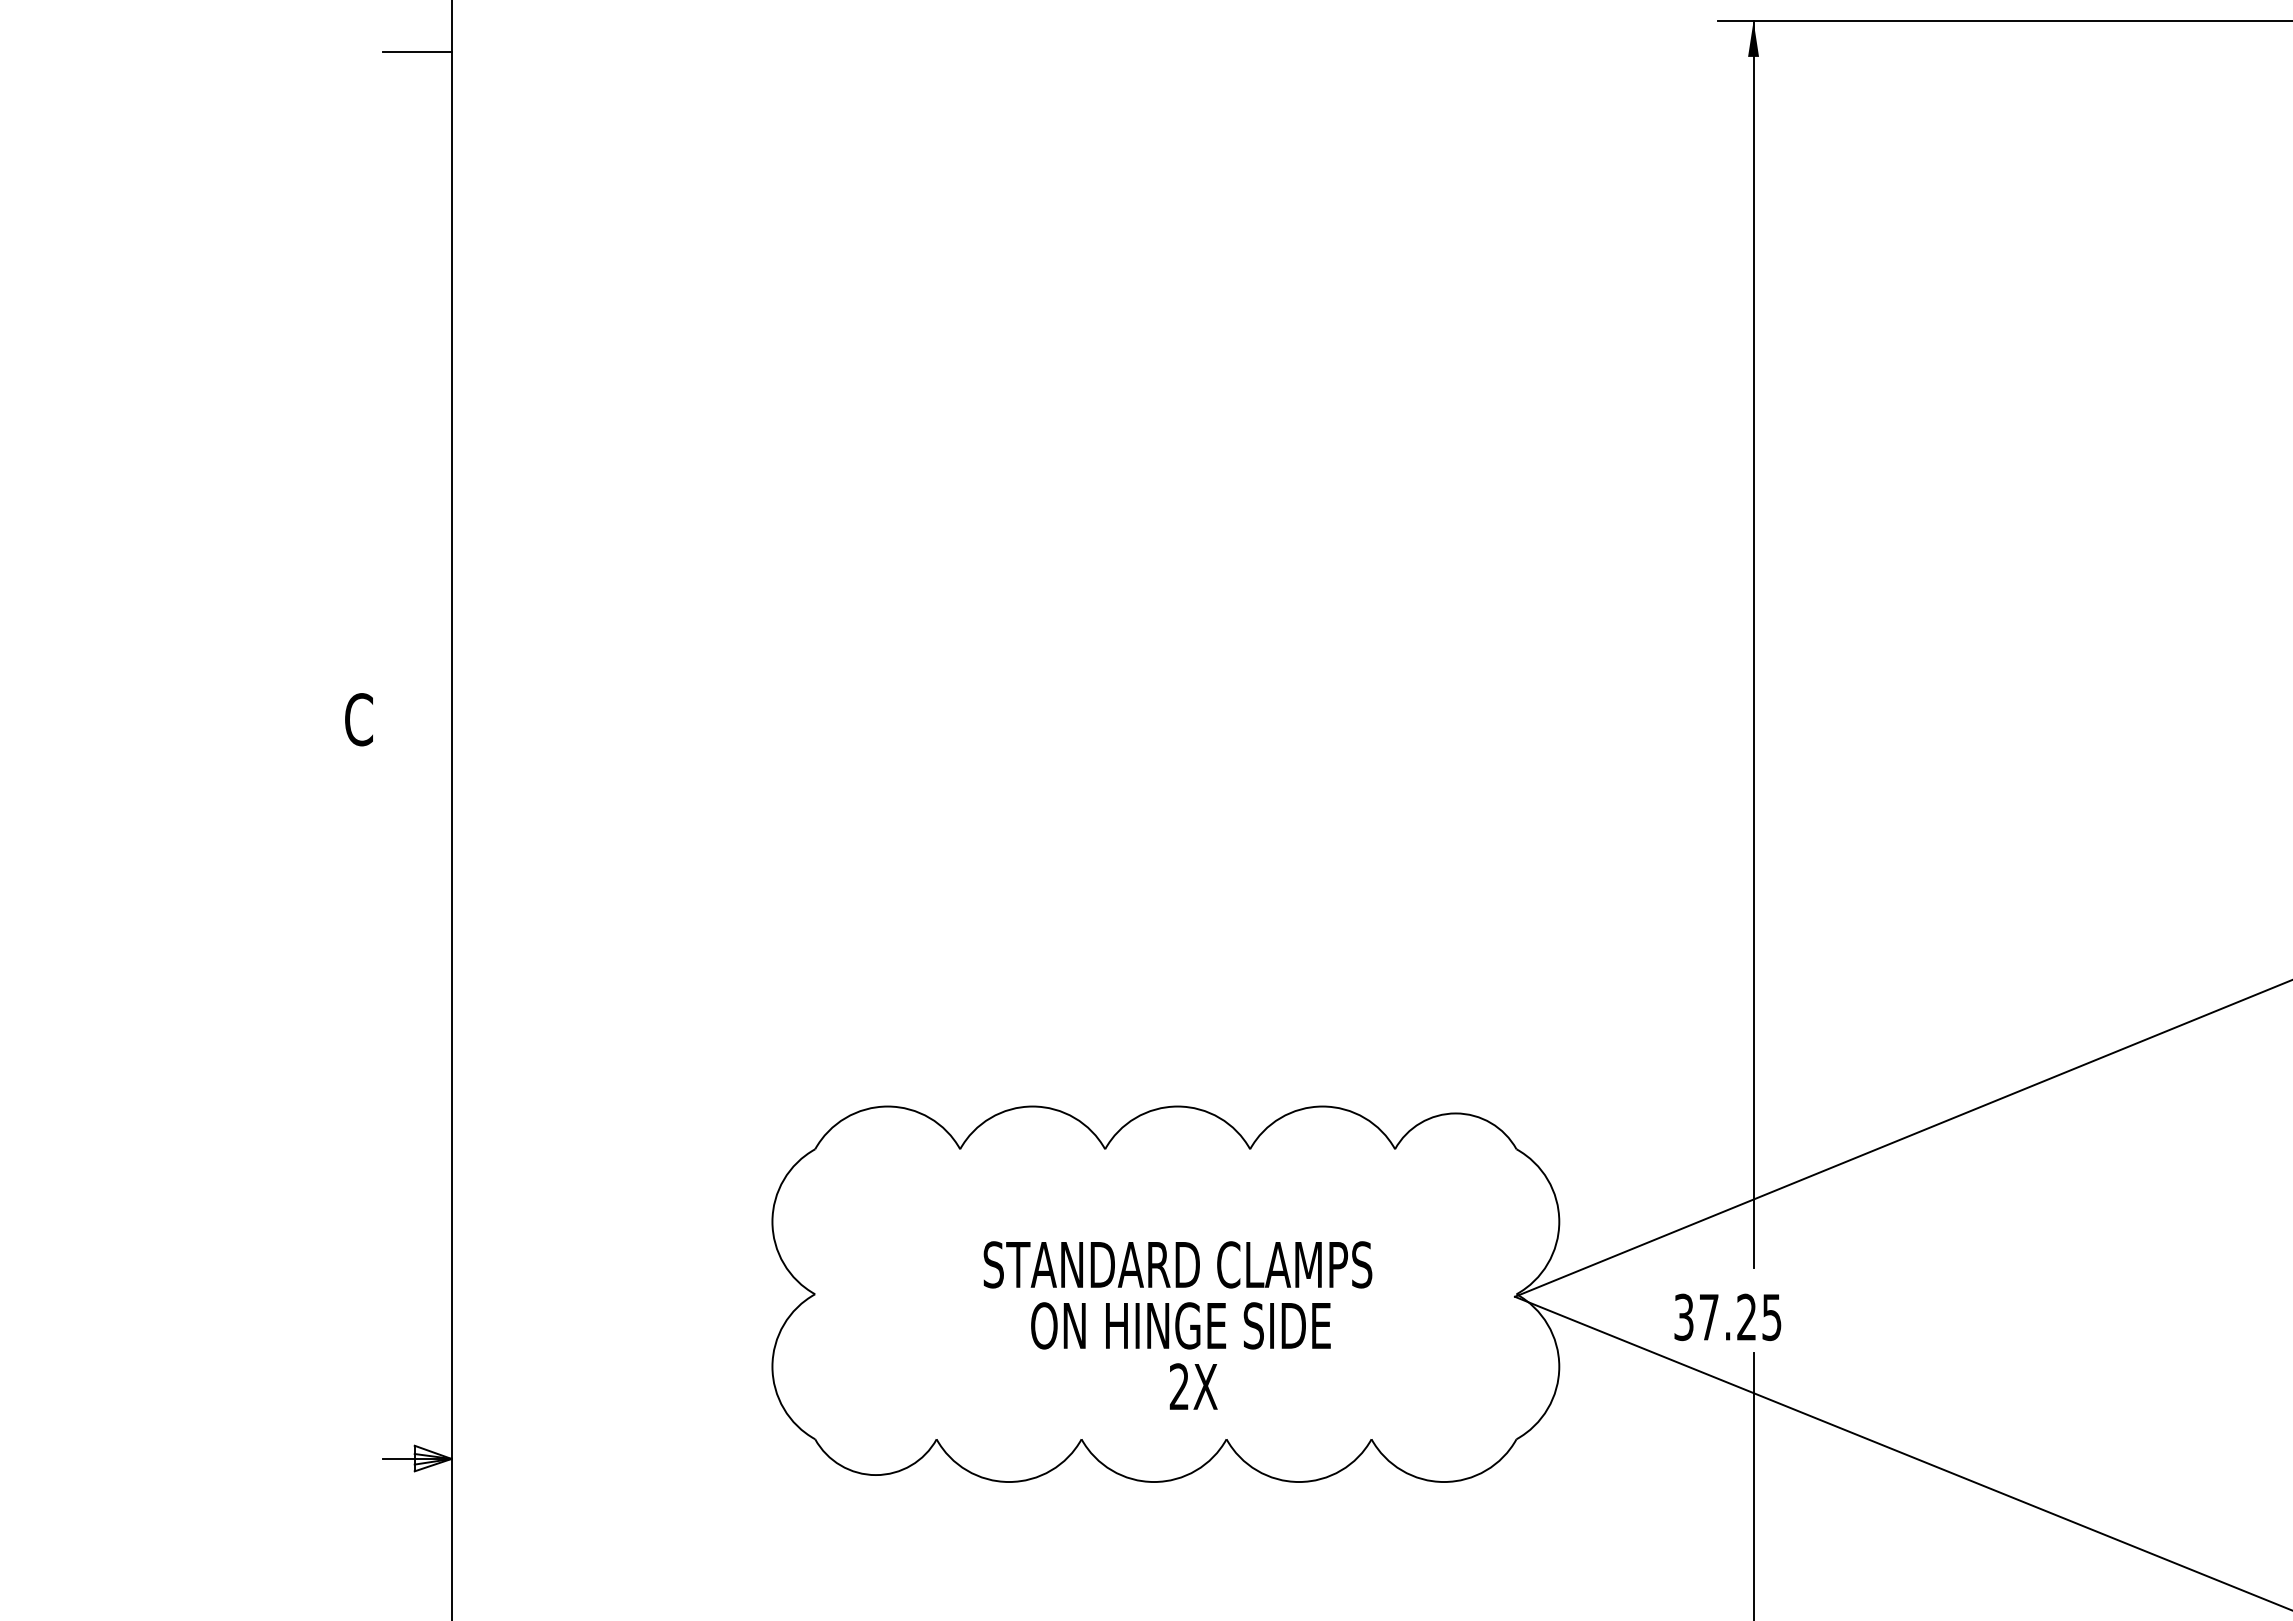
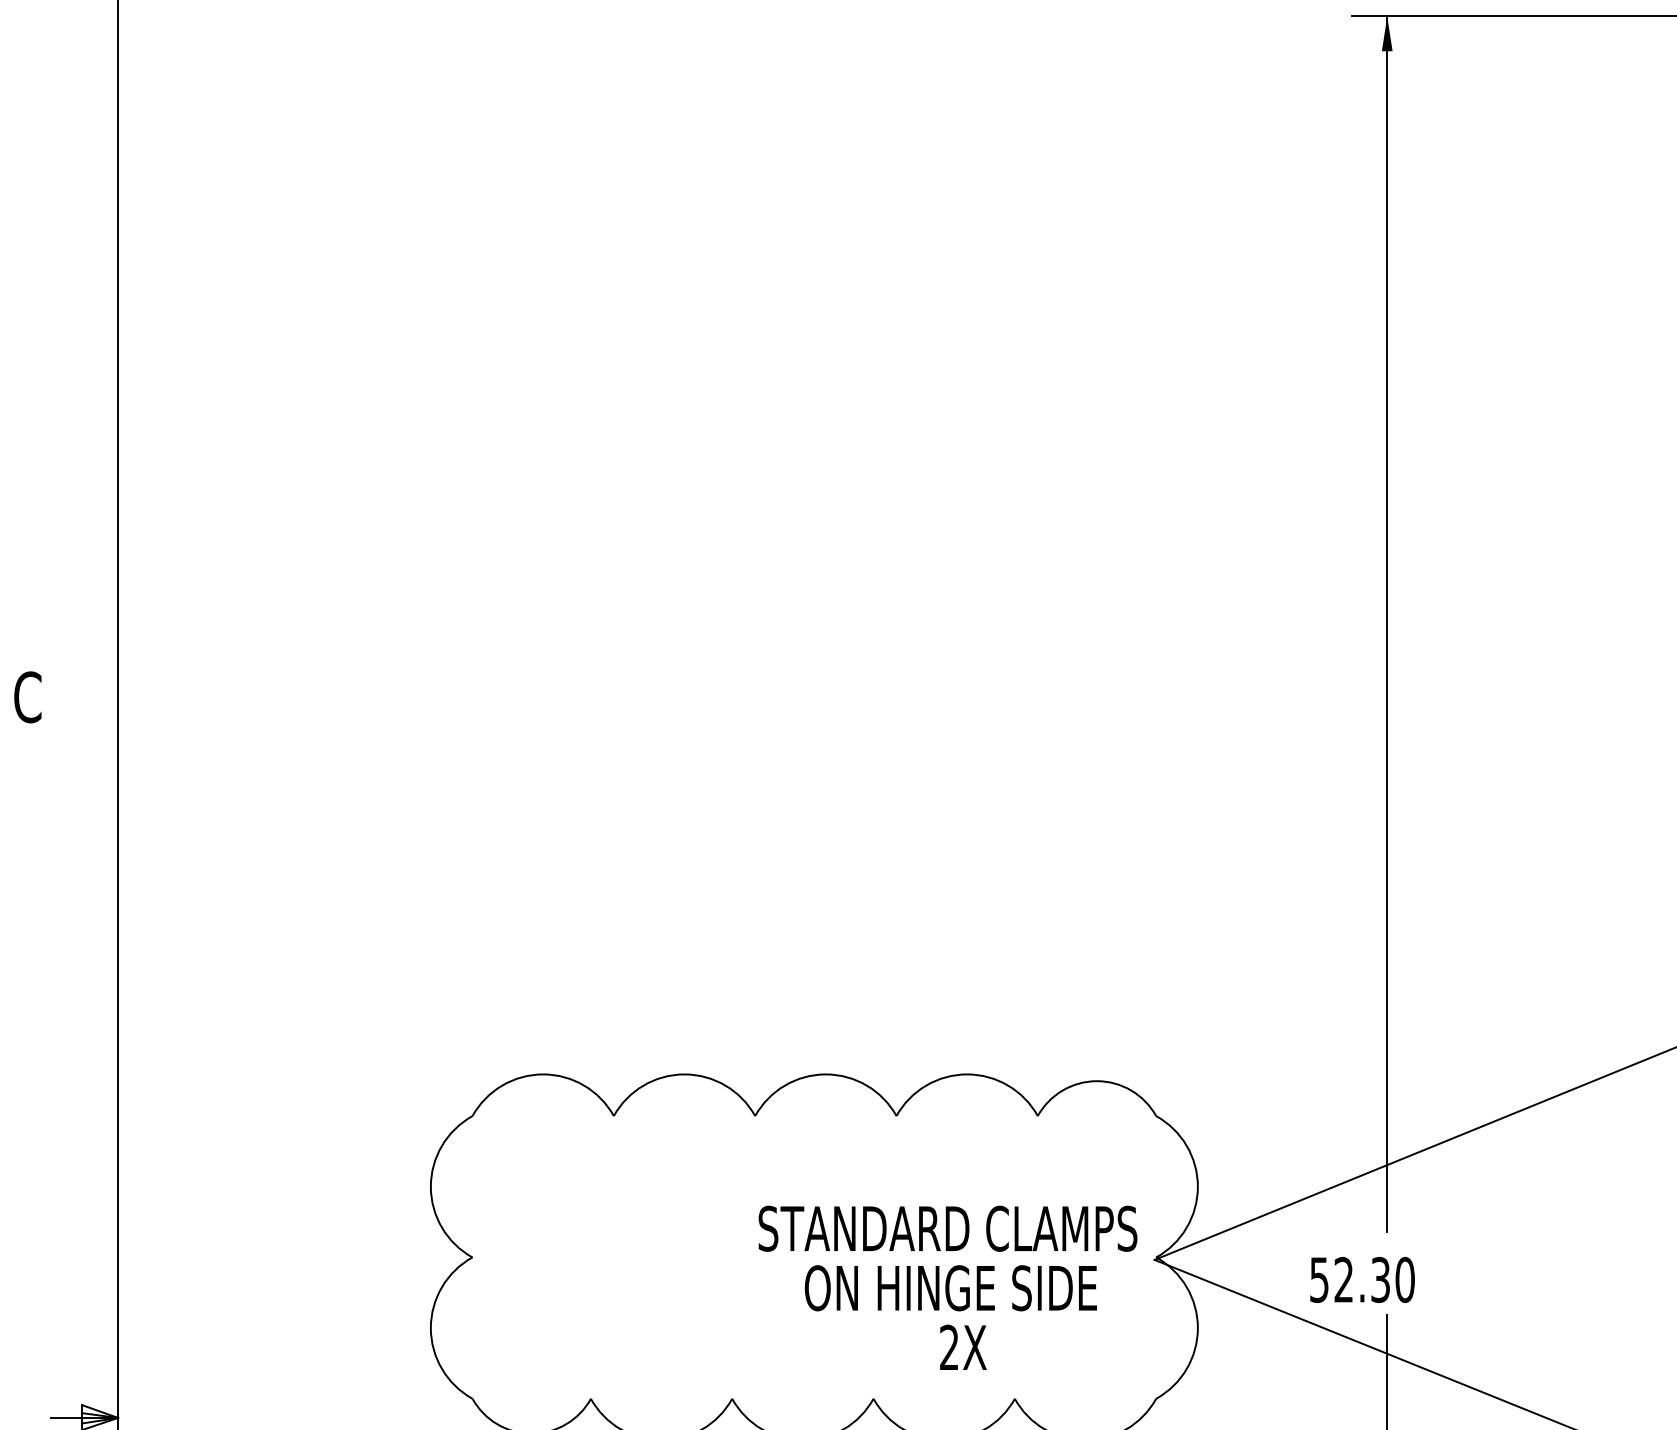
line: (416, 51) -> (83, 45), removed
text: (1727, 1317) -> (1361, 1280), 37.25 -> 52.30
text: (1177, 1325) -> (947, 1287), moved

